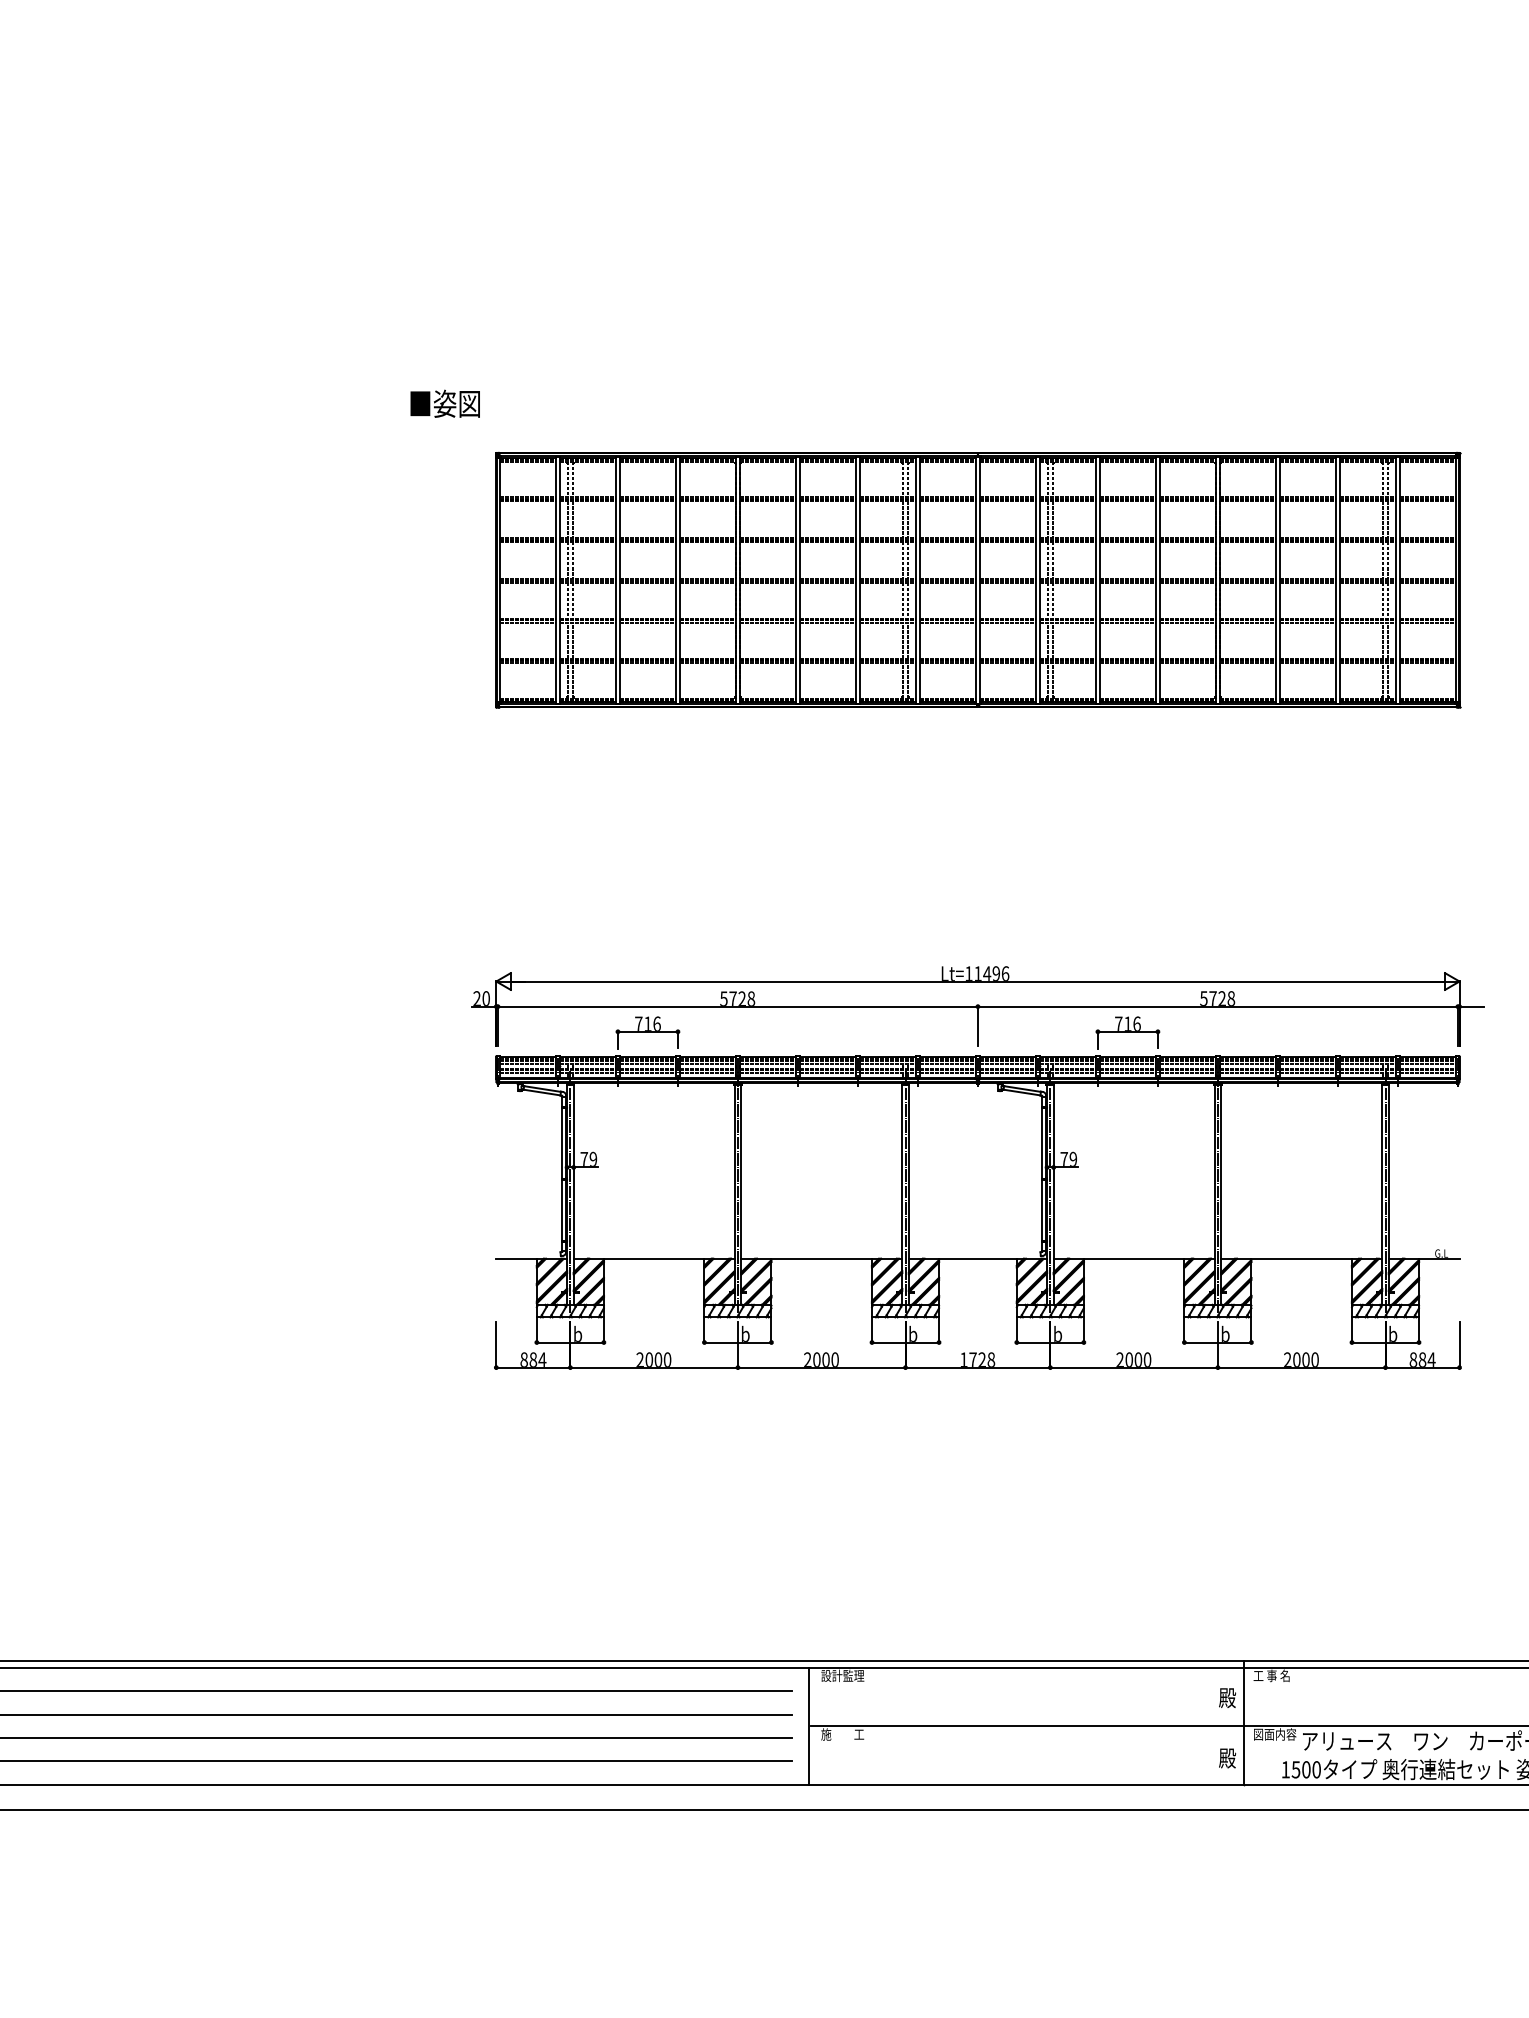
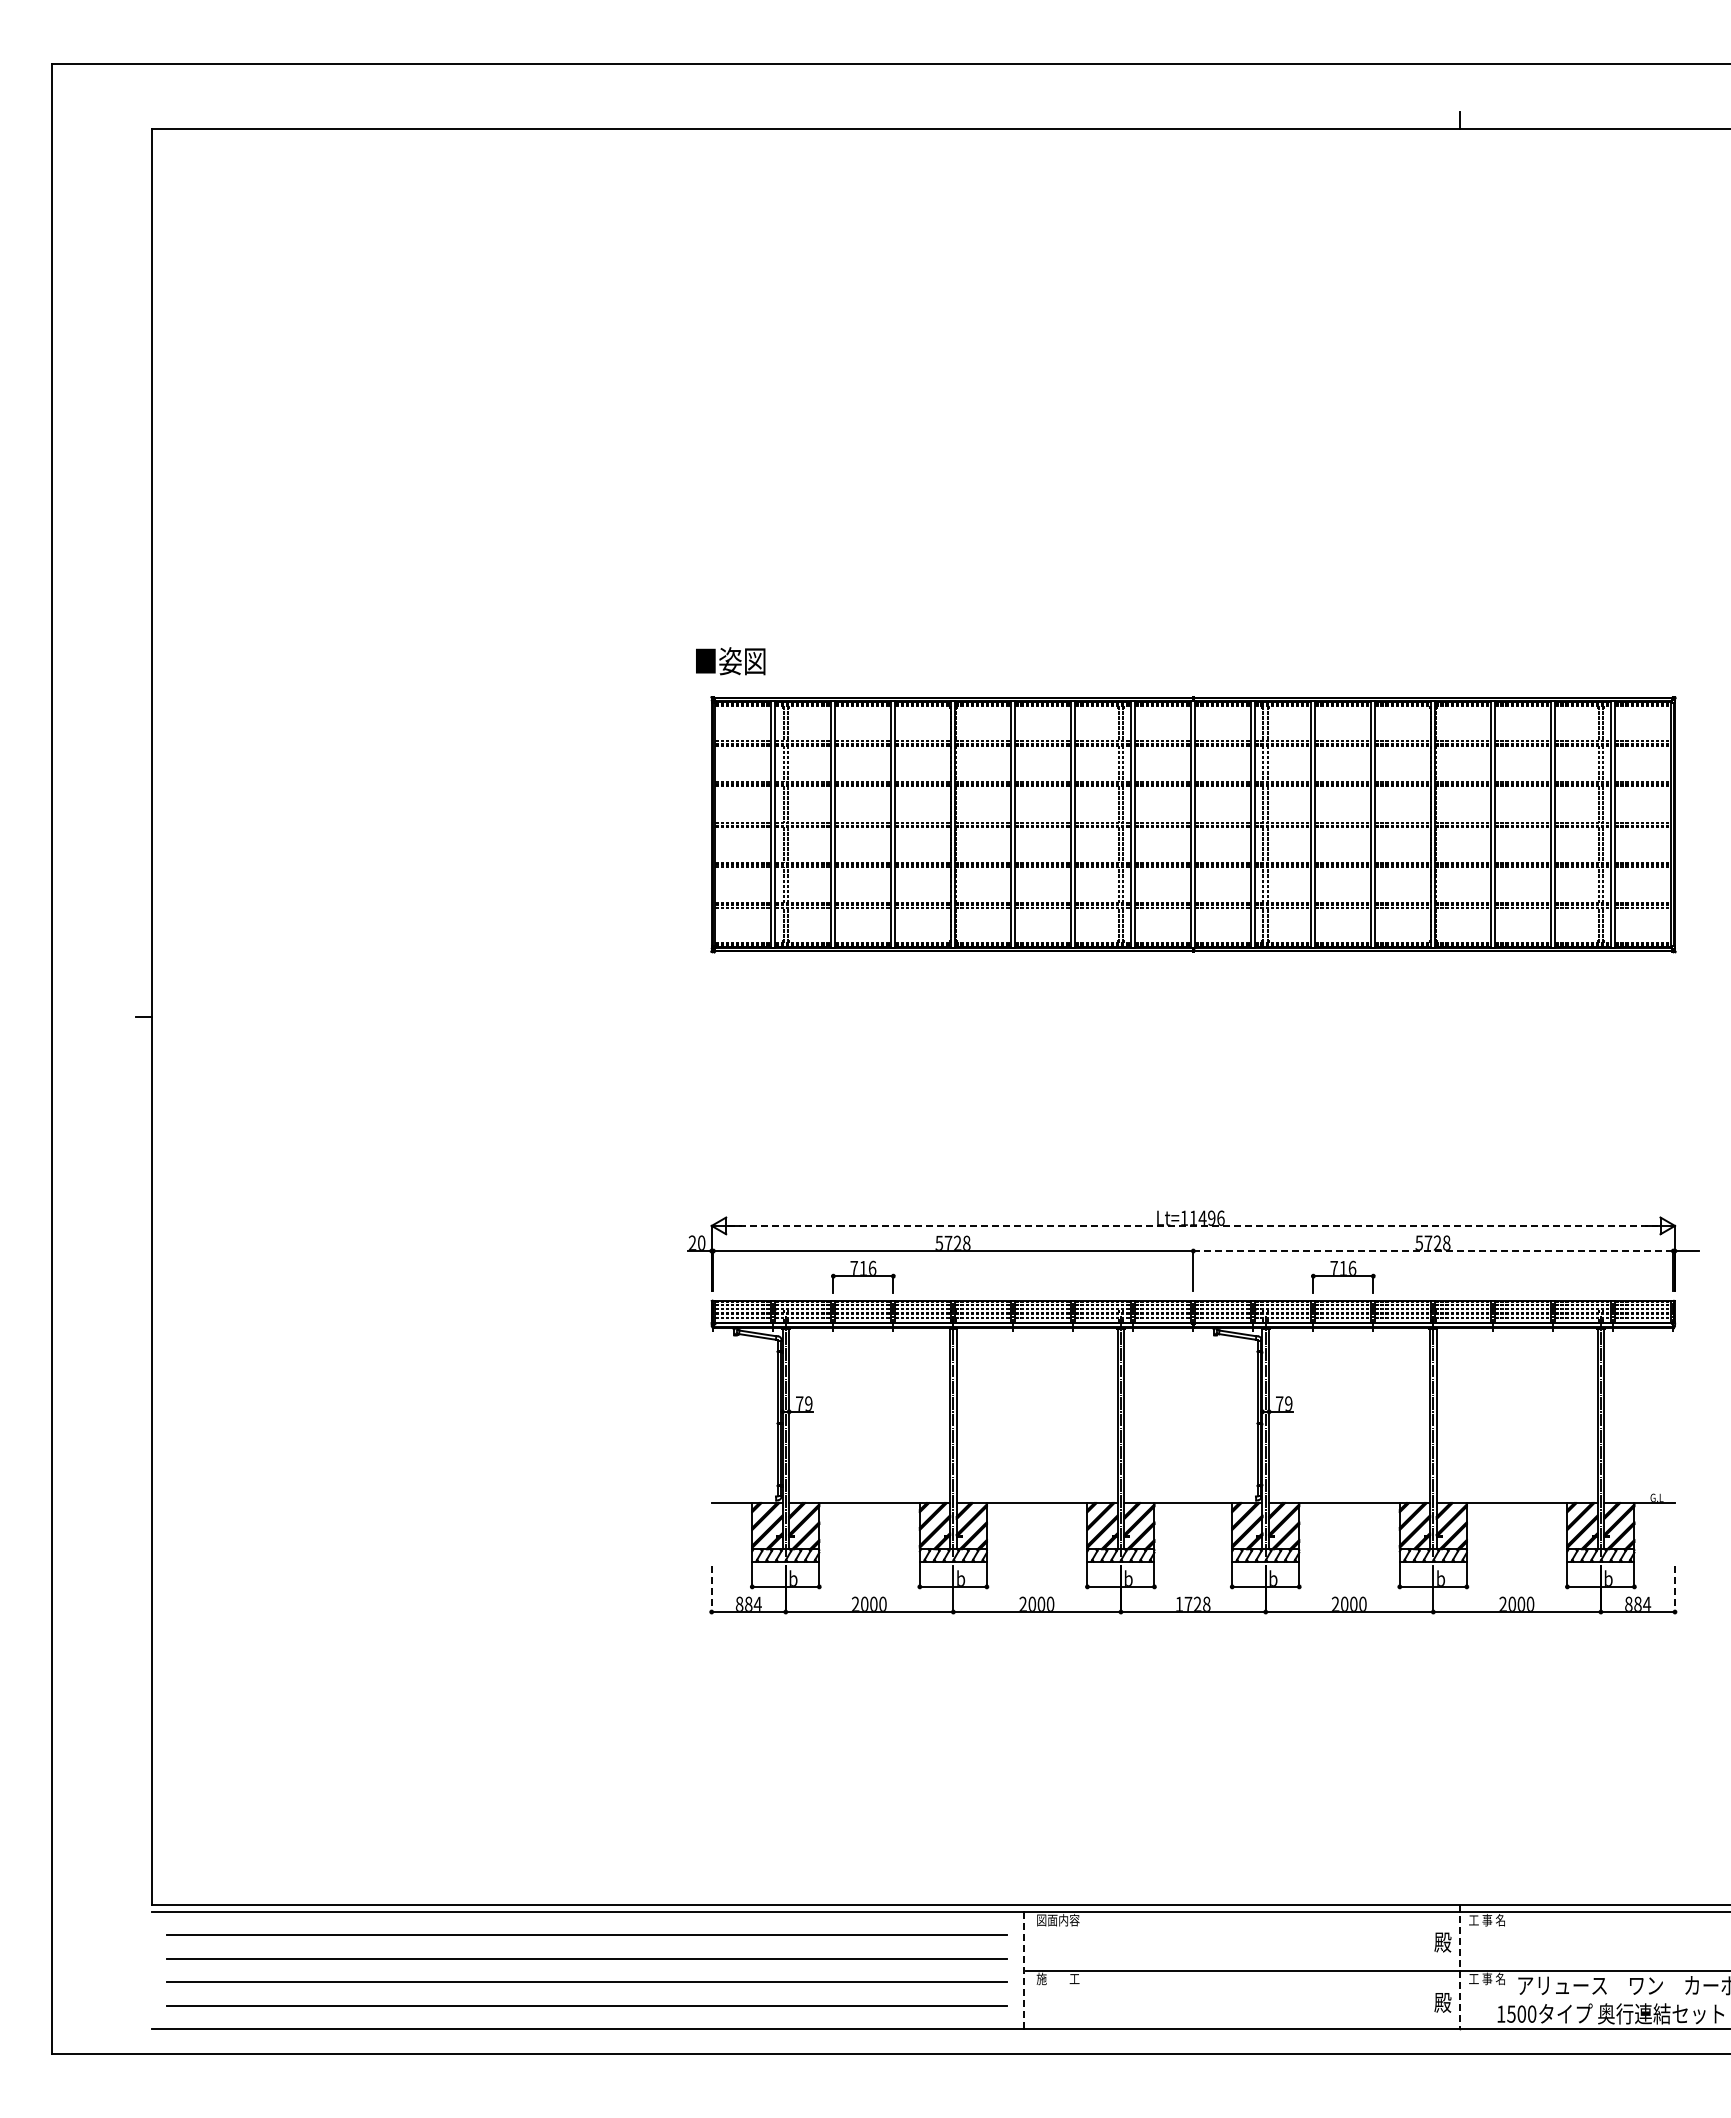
text: (445, 404) -> (730, 661), moved
line: (978, 981) -> (1193, 1225), solid -> dashed
line: (1218, 1007) -> (1433, 1251), solid -> dashed
line: (496, 1345) -> (711, 1589), solid -> dashed
line: (1459, 1345) -> (1674, 1589), solid -> dashed
text: (842, 1676) -> (1057, 1920), 設計監理 -> 図面内容
line: (1244, 1723) -> (1459, 1967), solid -> dashed
line: (808, 1726) -> (1023, 1970), solid -> dashed
text: (1275, 1734) -> (1490, 1978), 図面内容 -> 工 事 名

